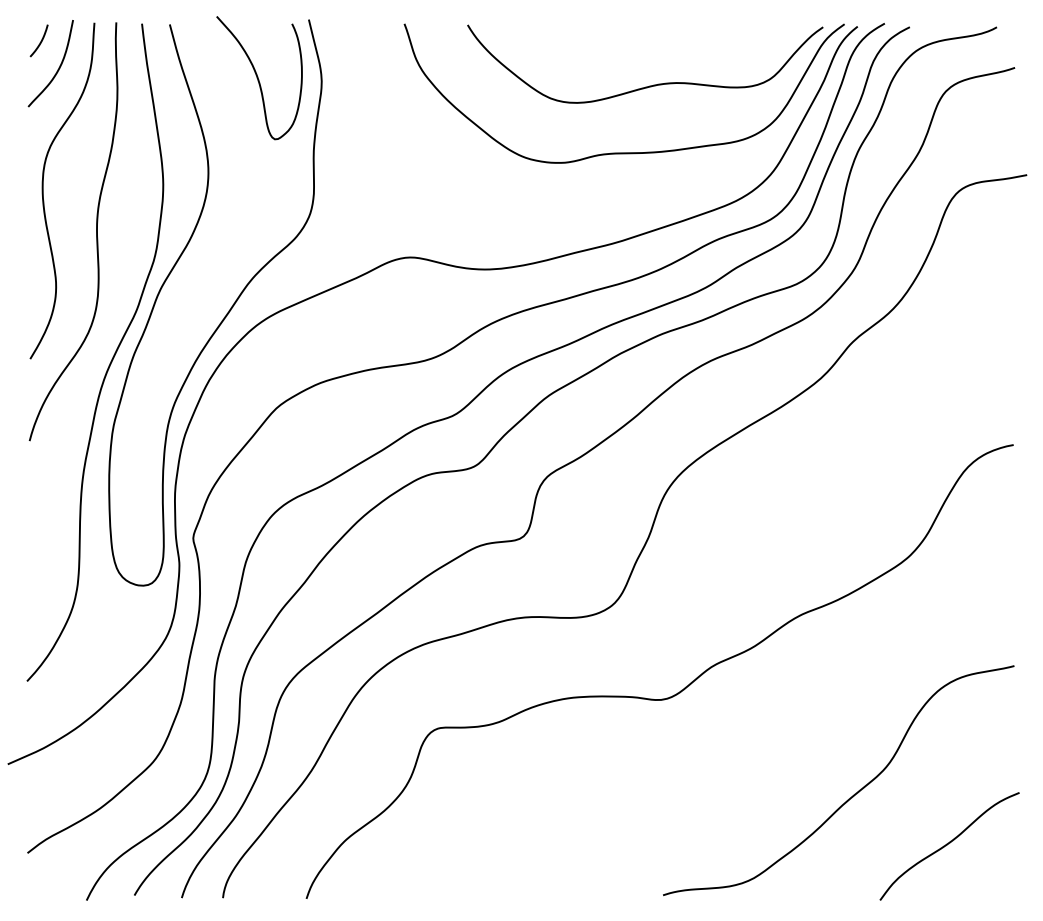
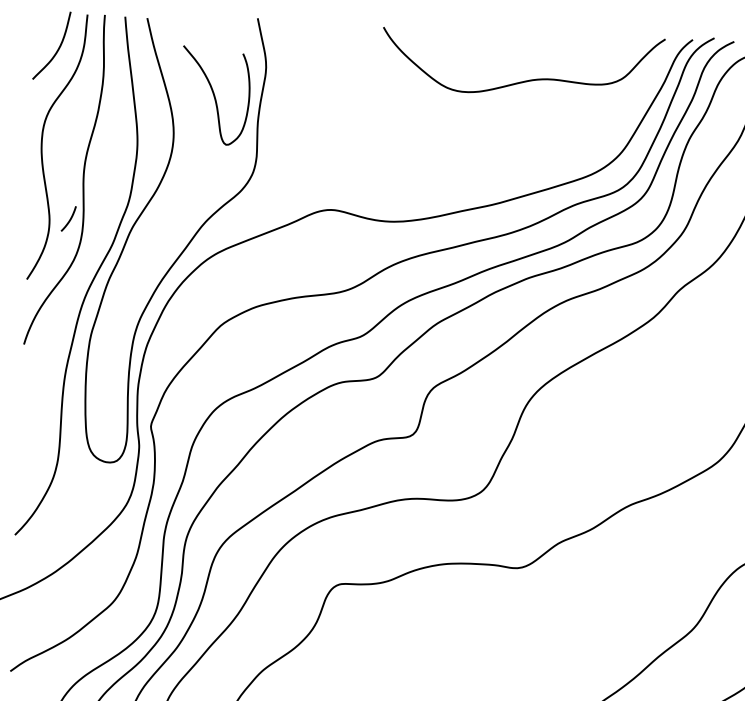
curve: (40, 41) -> (69, 219), moved
curve: (258, 78) -> (214, 96), moved
curve: (623, 152) -> (503, 132), removed

